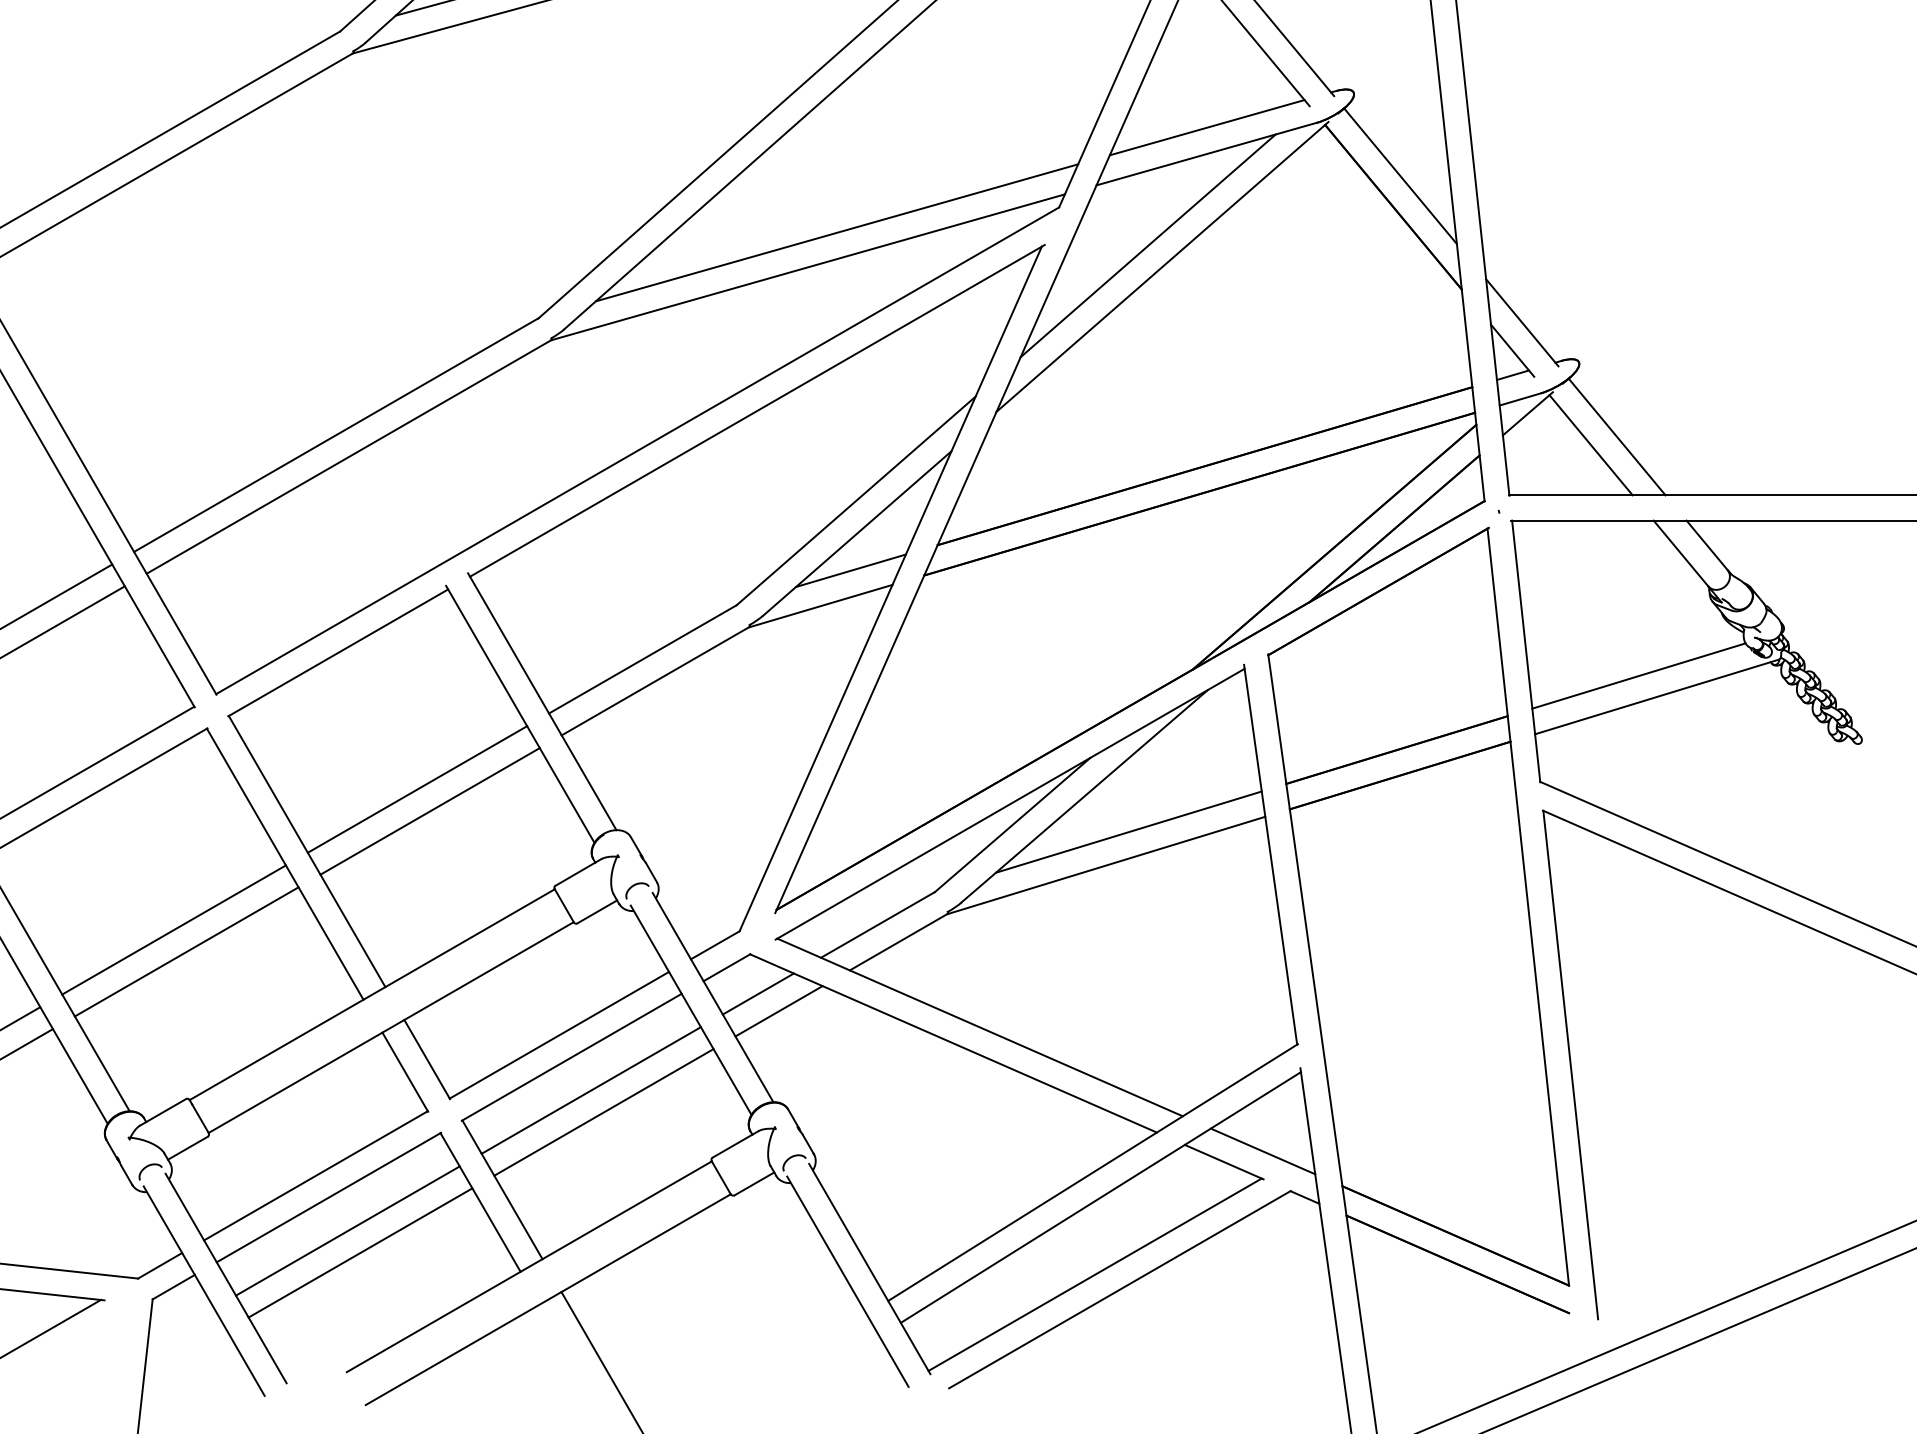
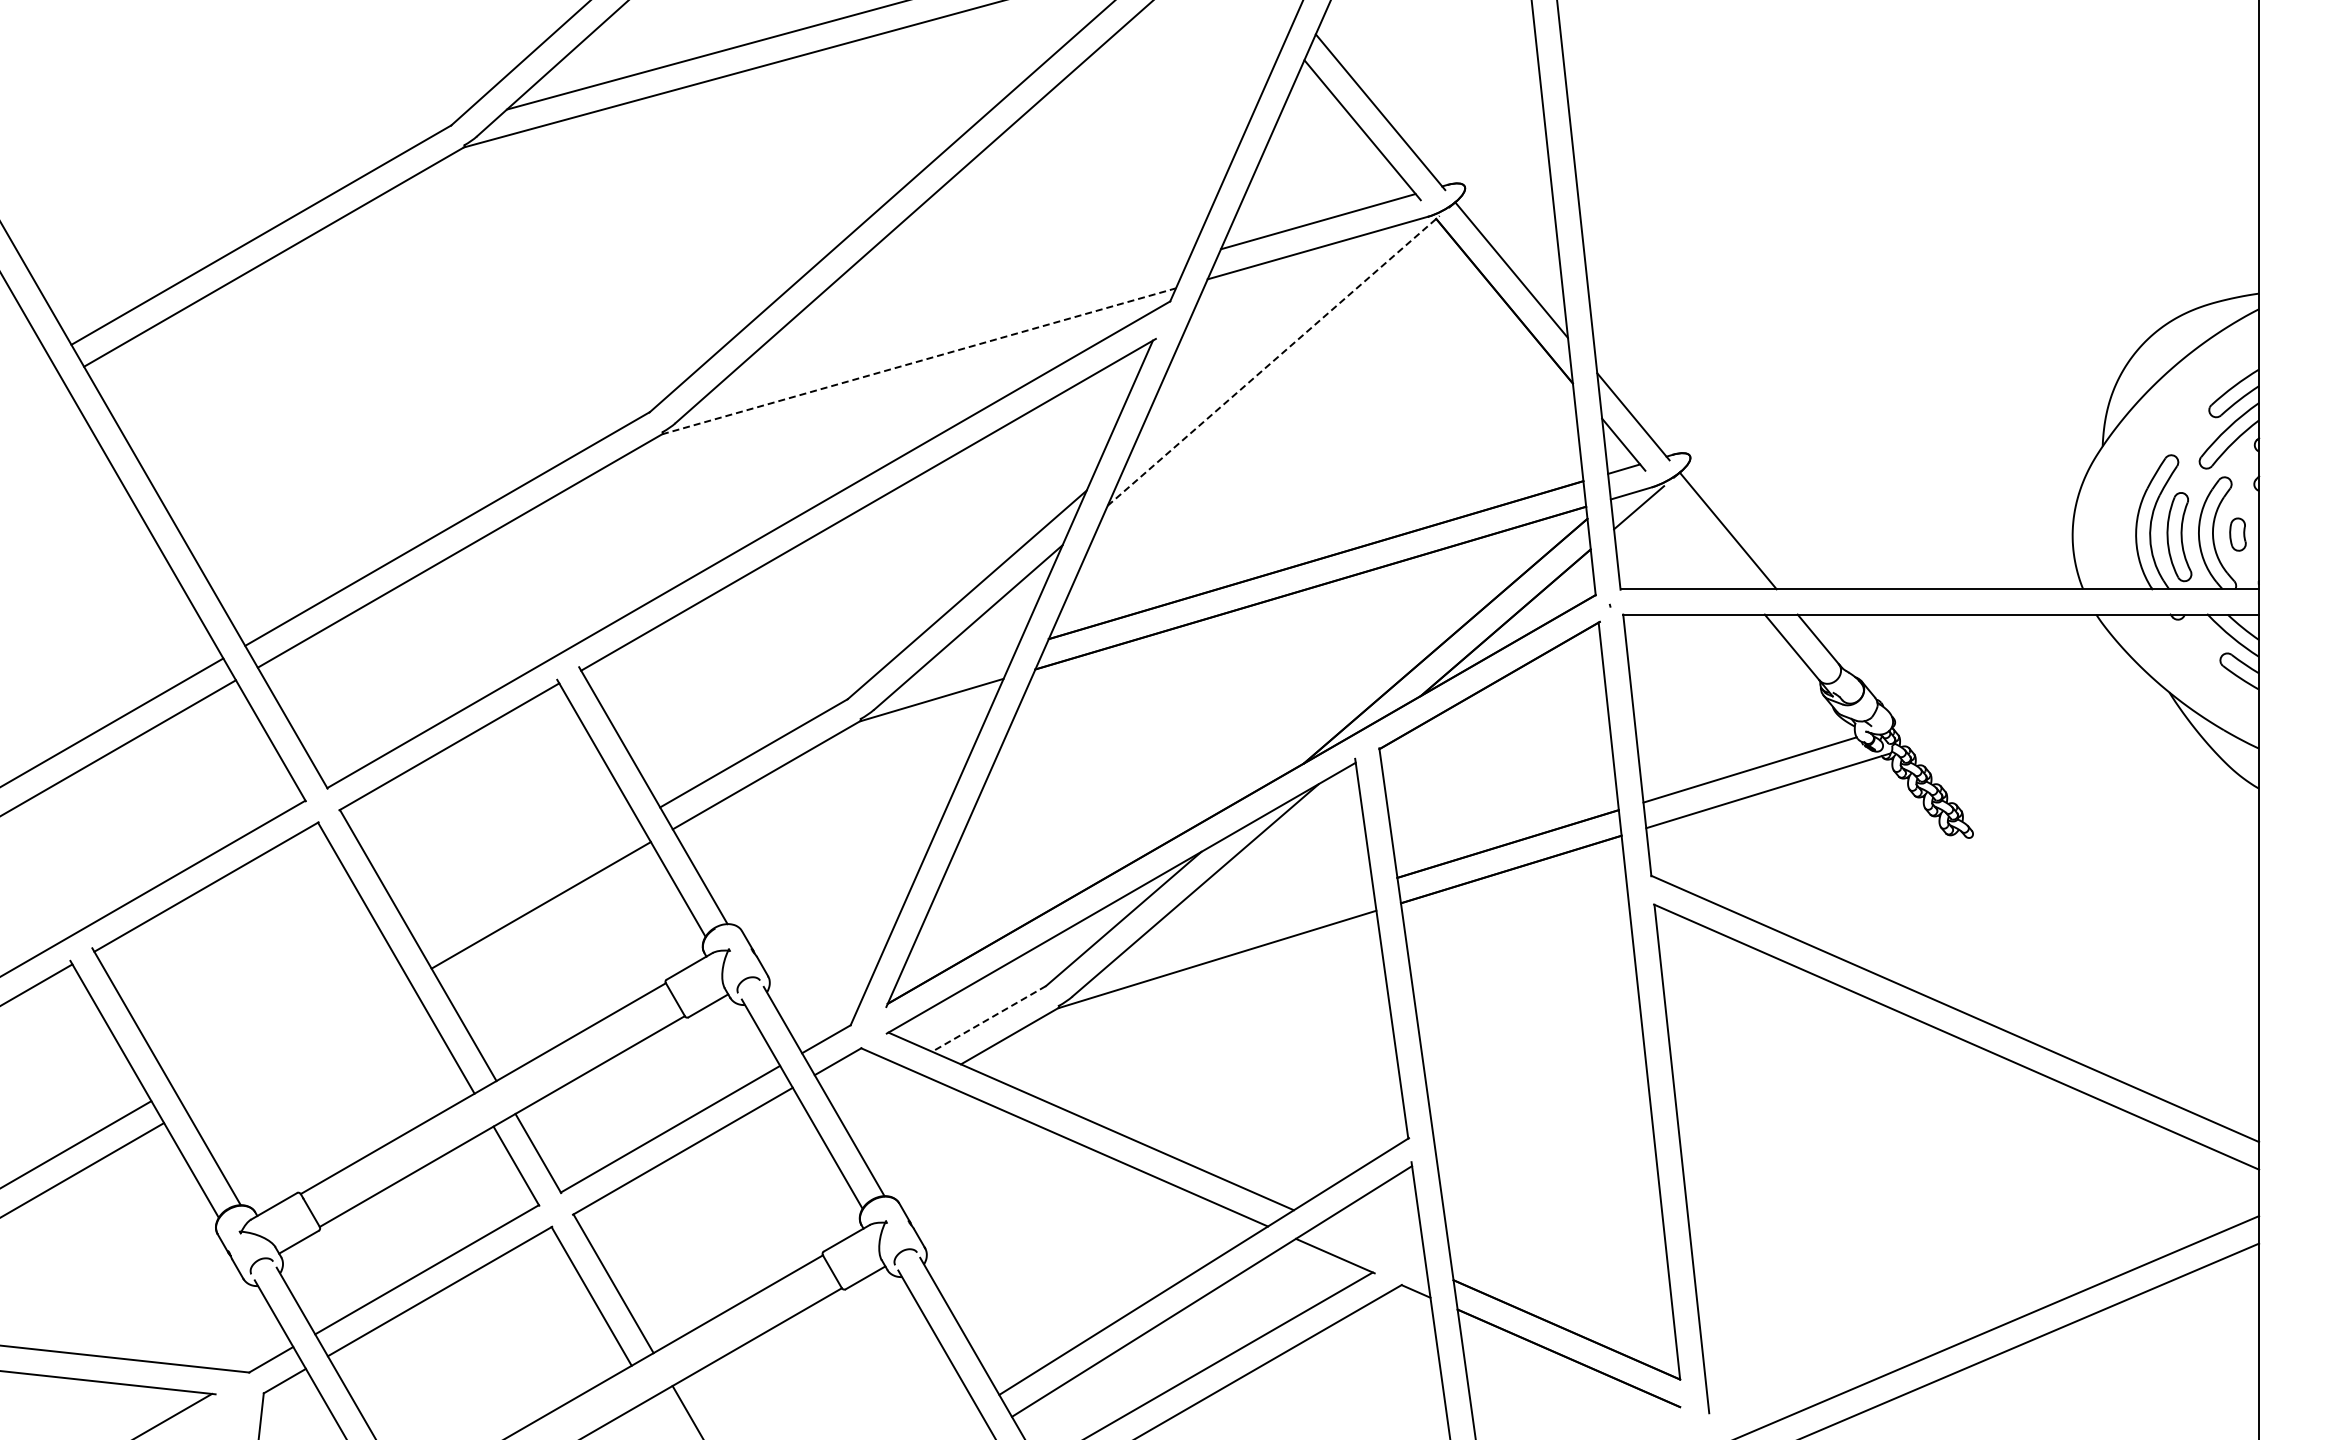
line: (837, 232) -> (948, 326), removed
line: (1147, 245) -> (1258, 339), removed
line: (1162, 266) -> (1273, 360), solid -> dashed
line: (808, 267) -> (919, 361), solid -> dashed
line: (1590, 445) -> (1701, 539), removed
line: (850, 570) -> (961, 664), removed
line: (417, 789) -> (528, 883), removed
line: (1128, 831) -> (1239, 925), removed
line: (878, 924) -> (989, 1018), solid -> dashed
line: (174, 929) -> (285, 1023), removed
line: (186, 951) -> (297, 1045), removed
line: (758, 993) -> (869, 1087), removed
line: (778, 1011) -> (889, 1105), removed
line: (591, 1090) -> (702, 1184), removed
line: (603, 1112) -> (714, 1206), removed
line: (1263, 1151) -> (1374, 1245), removed
line: (347, 1230) -> (458, 1324), removed
line: (360, 1252) -> (471, 1346), removed

